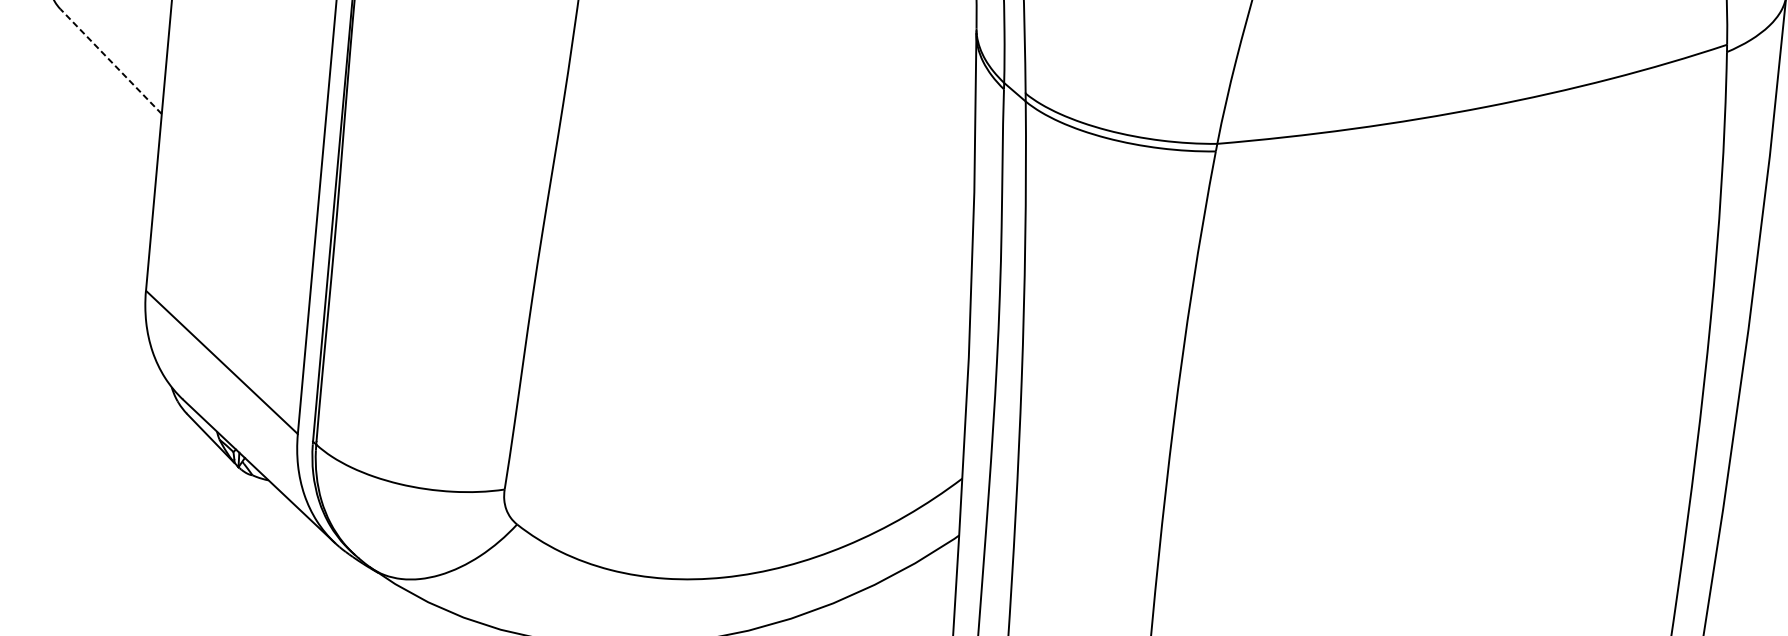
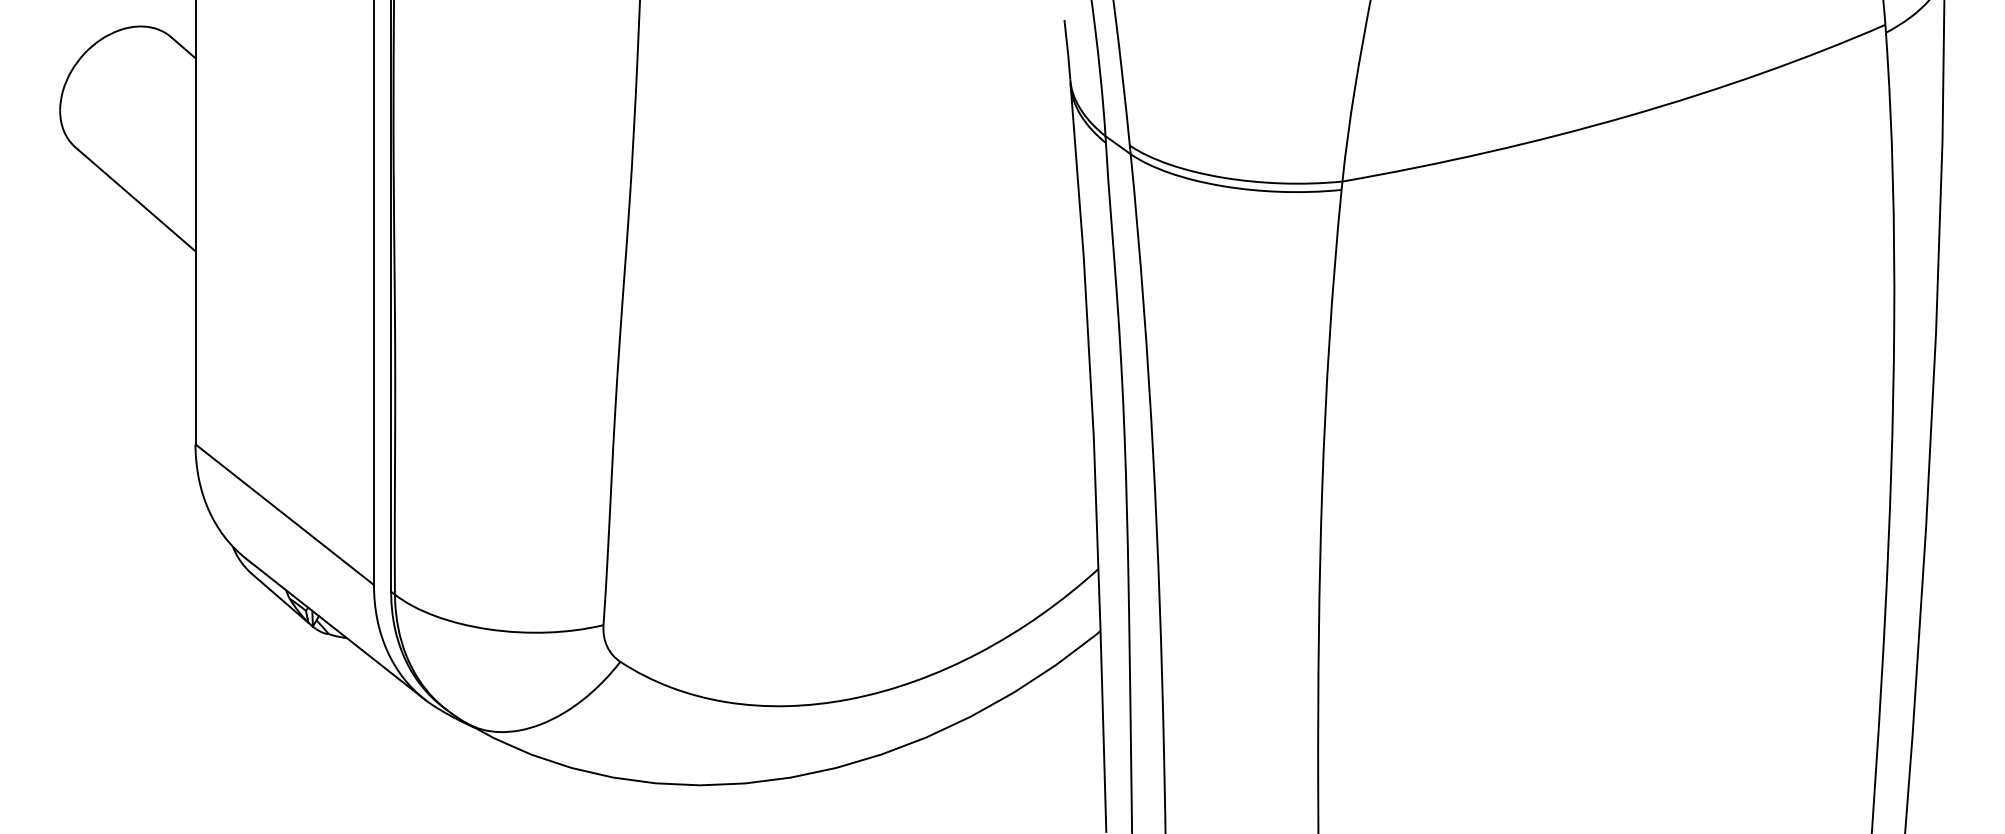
line: (111, 61) -> (135, 199), dashed -> solid

